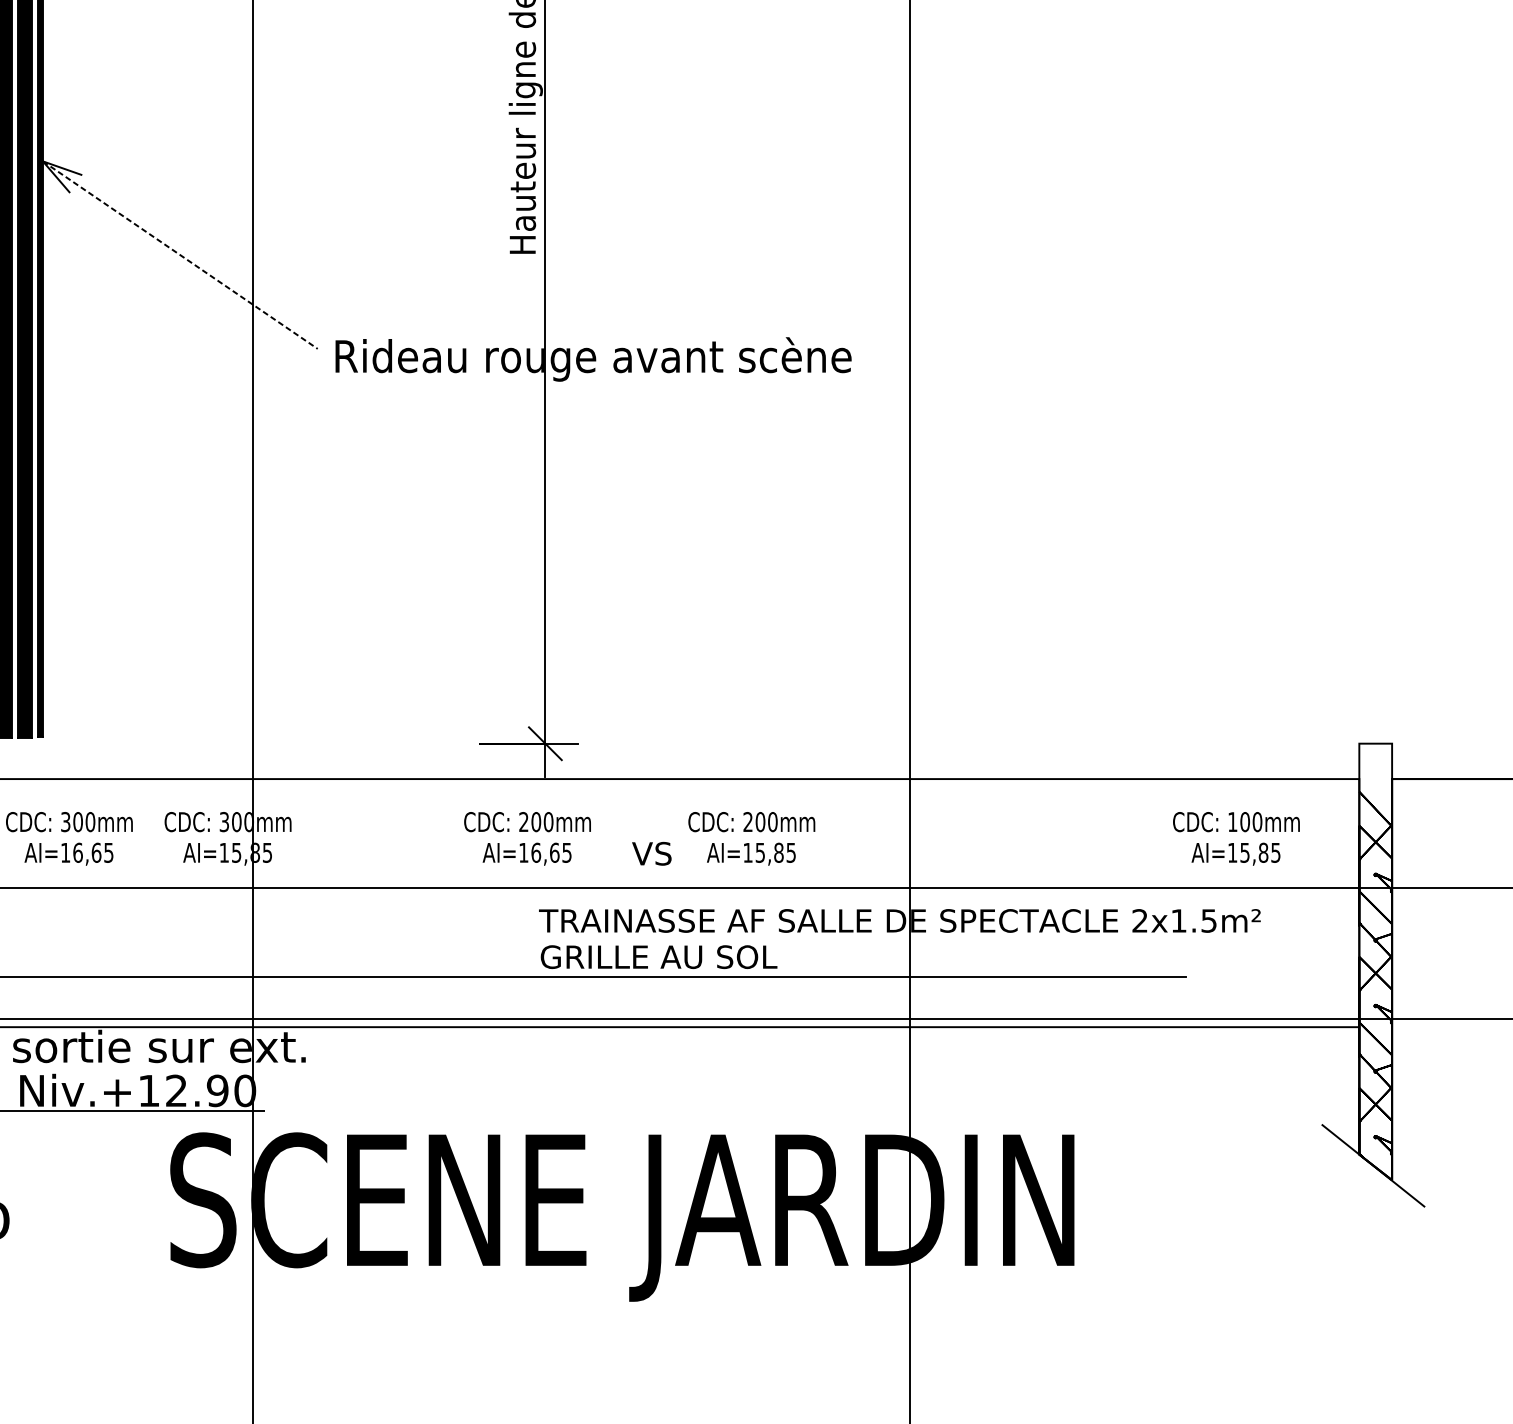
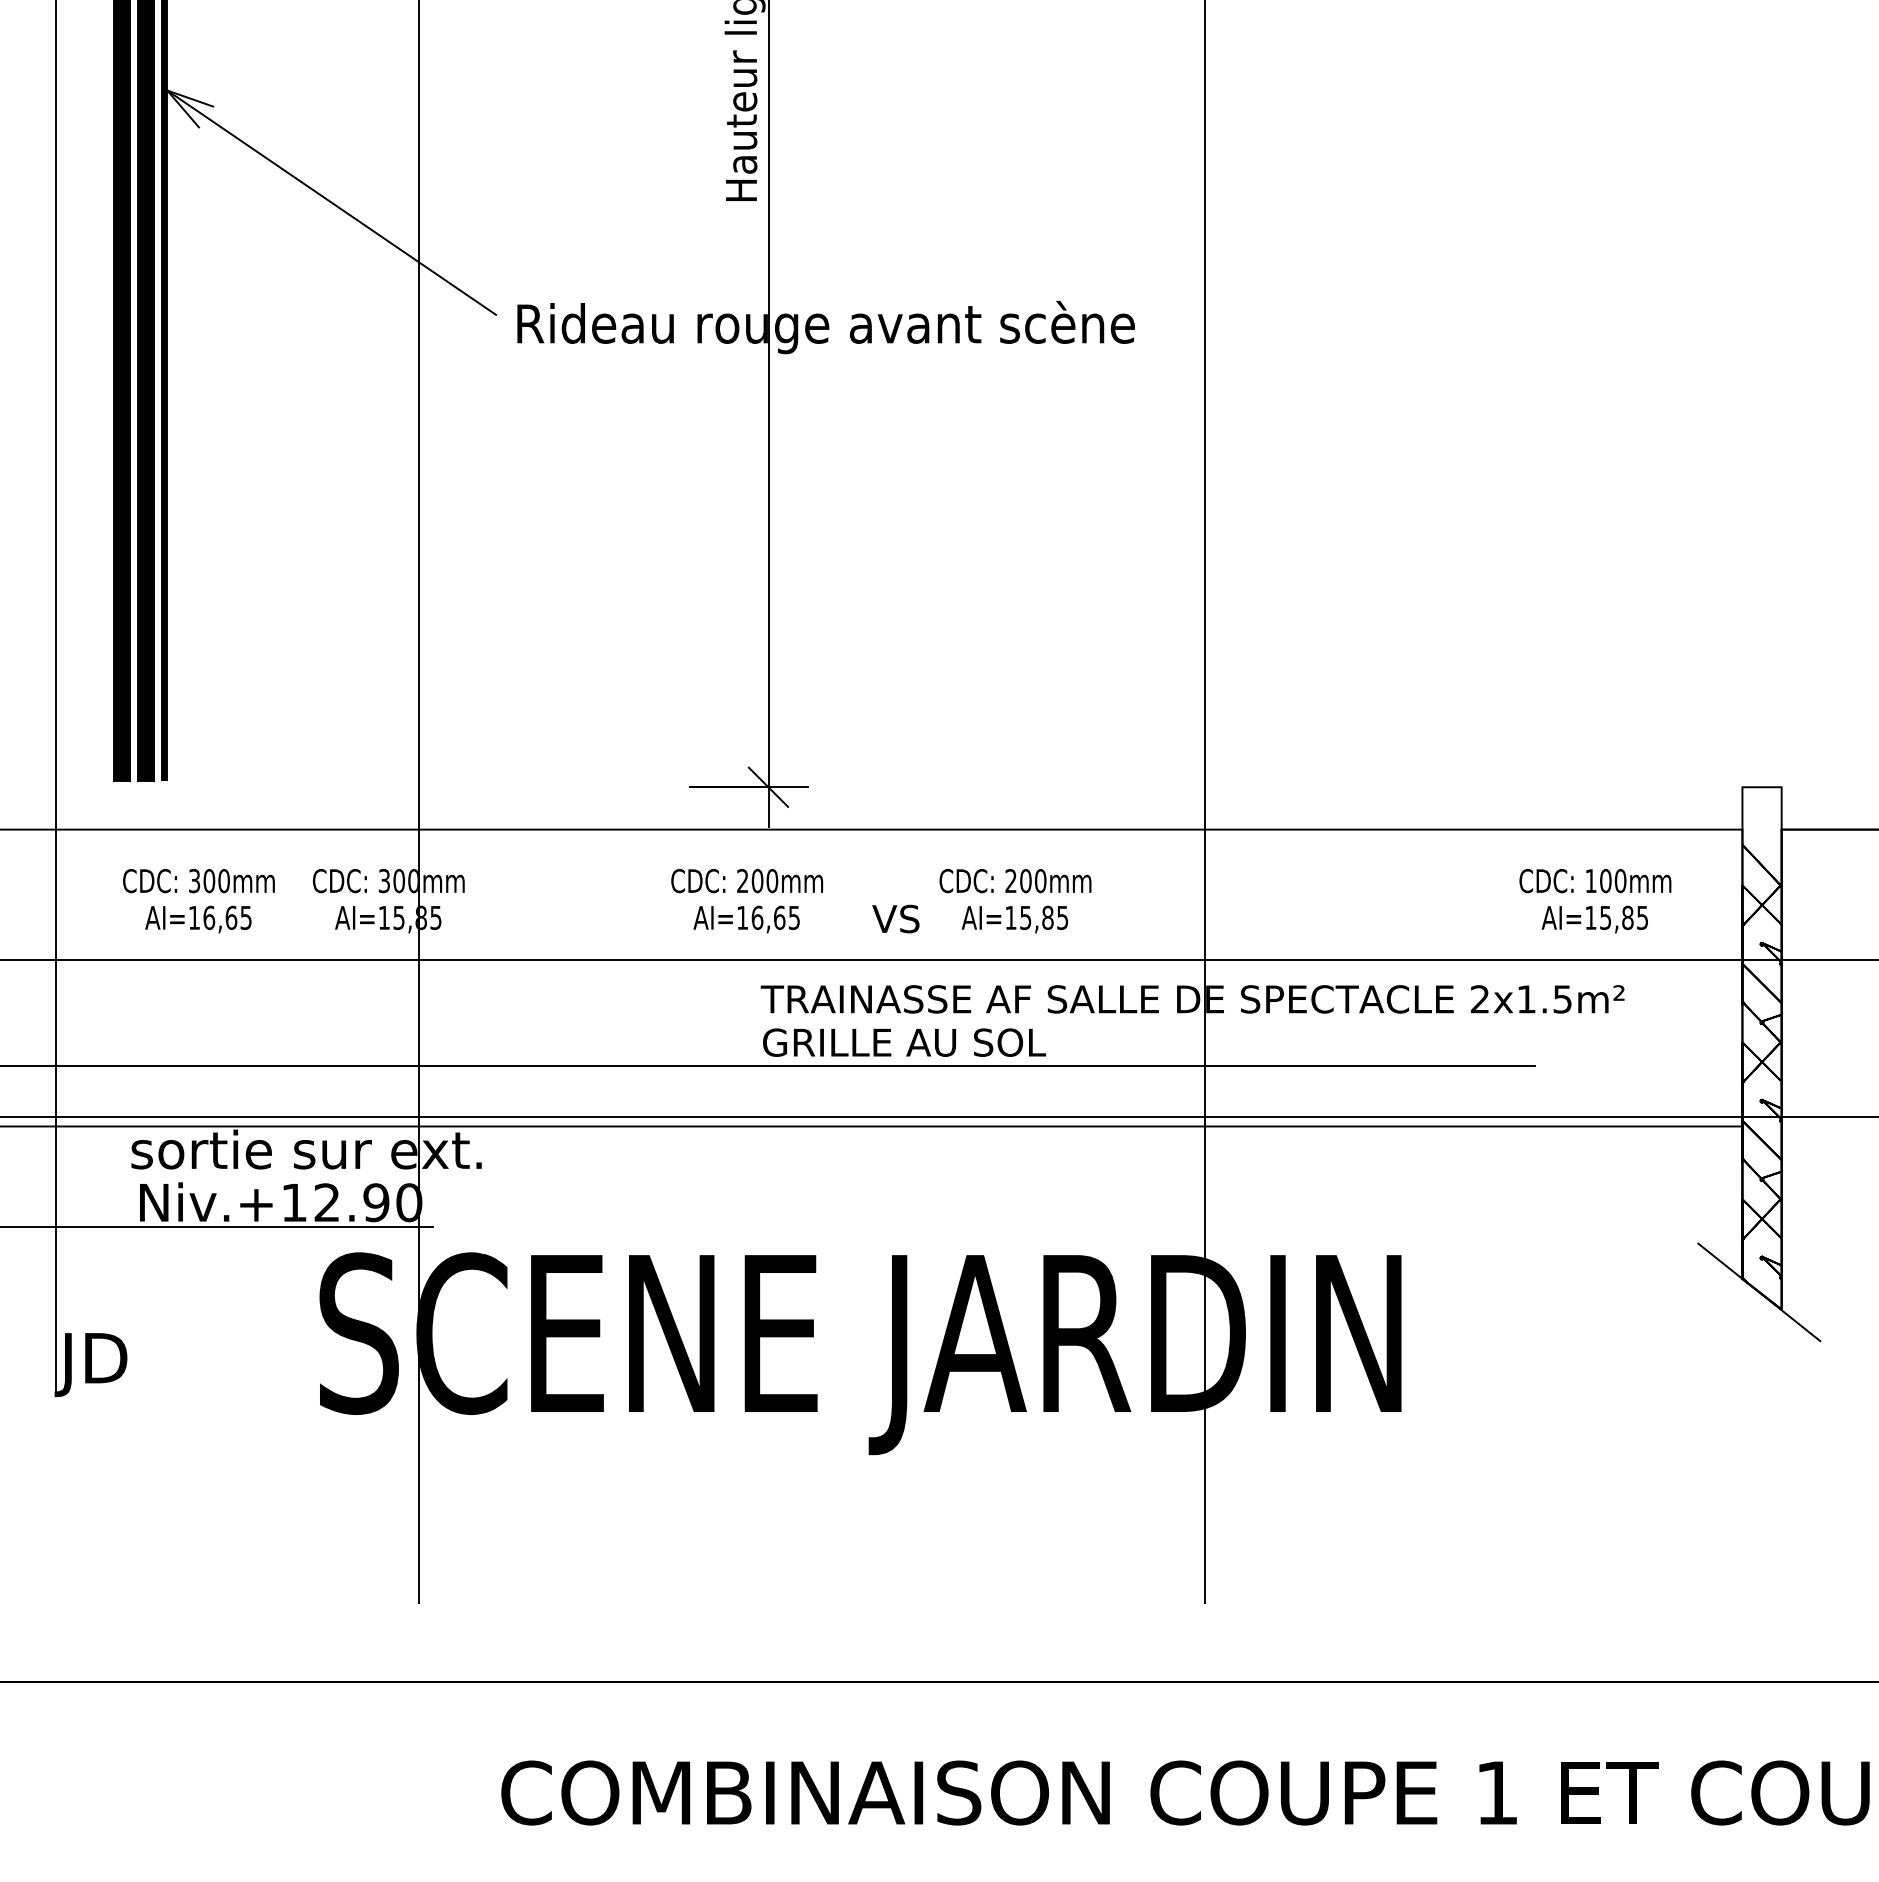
line: (181, 254) -> (332, 202), dashed -> solid

